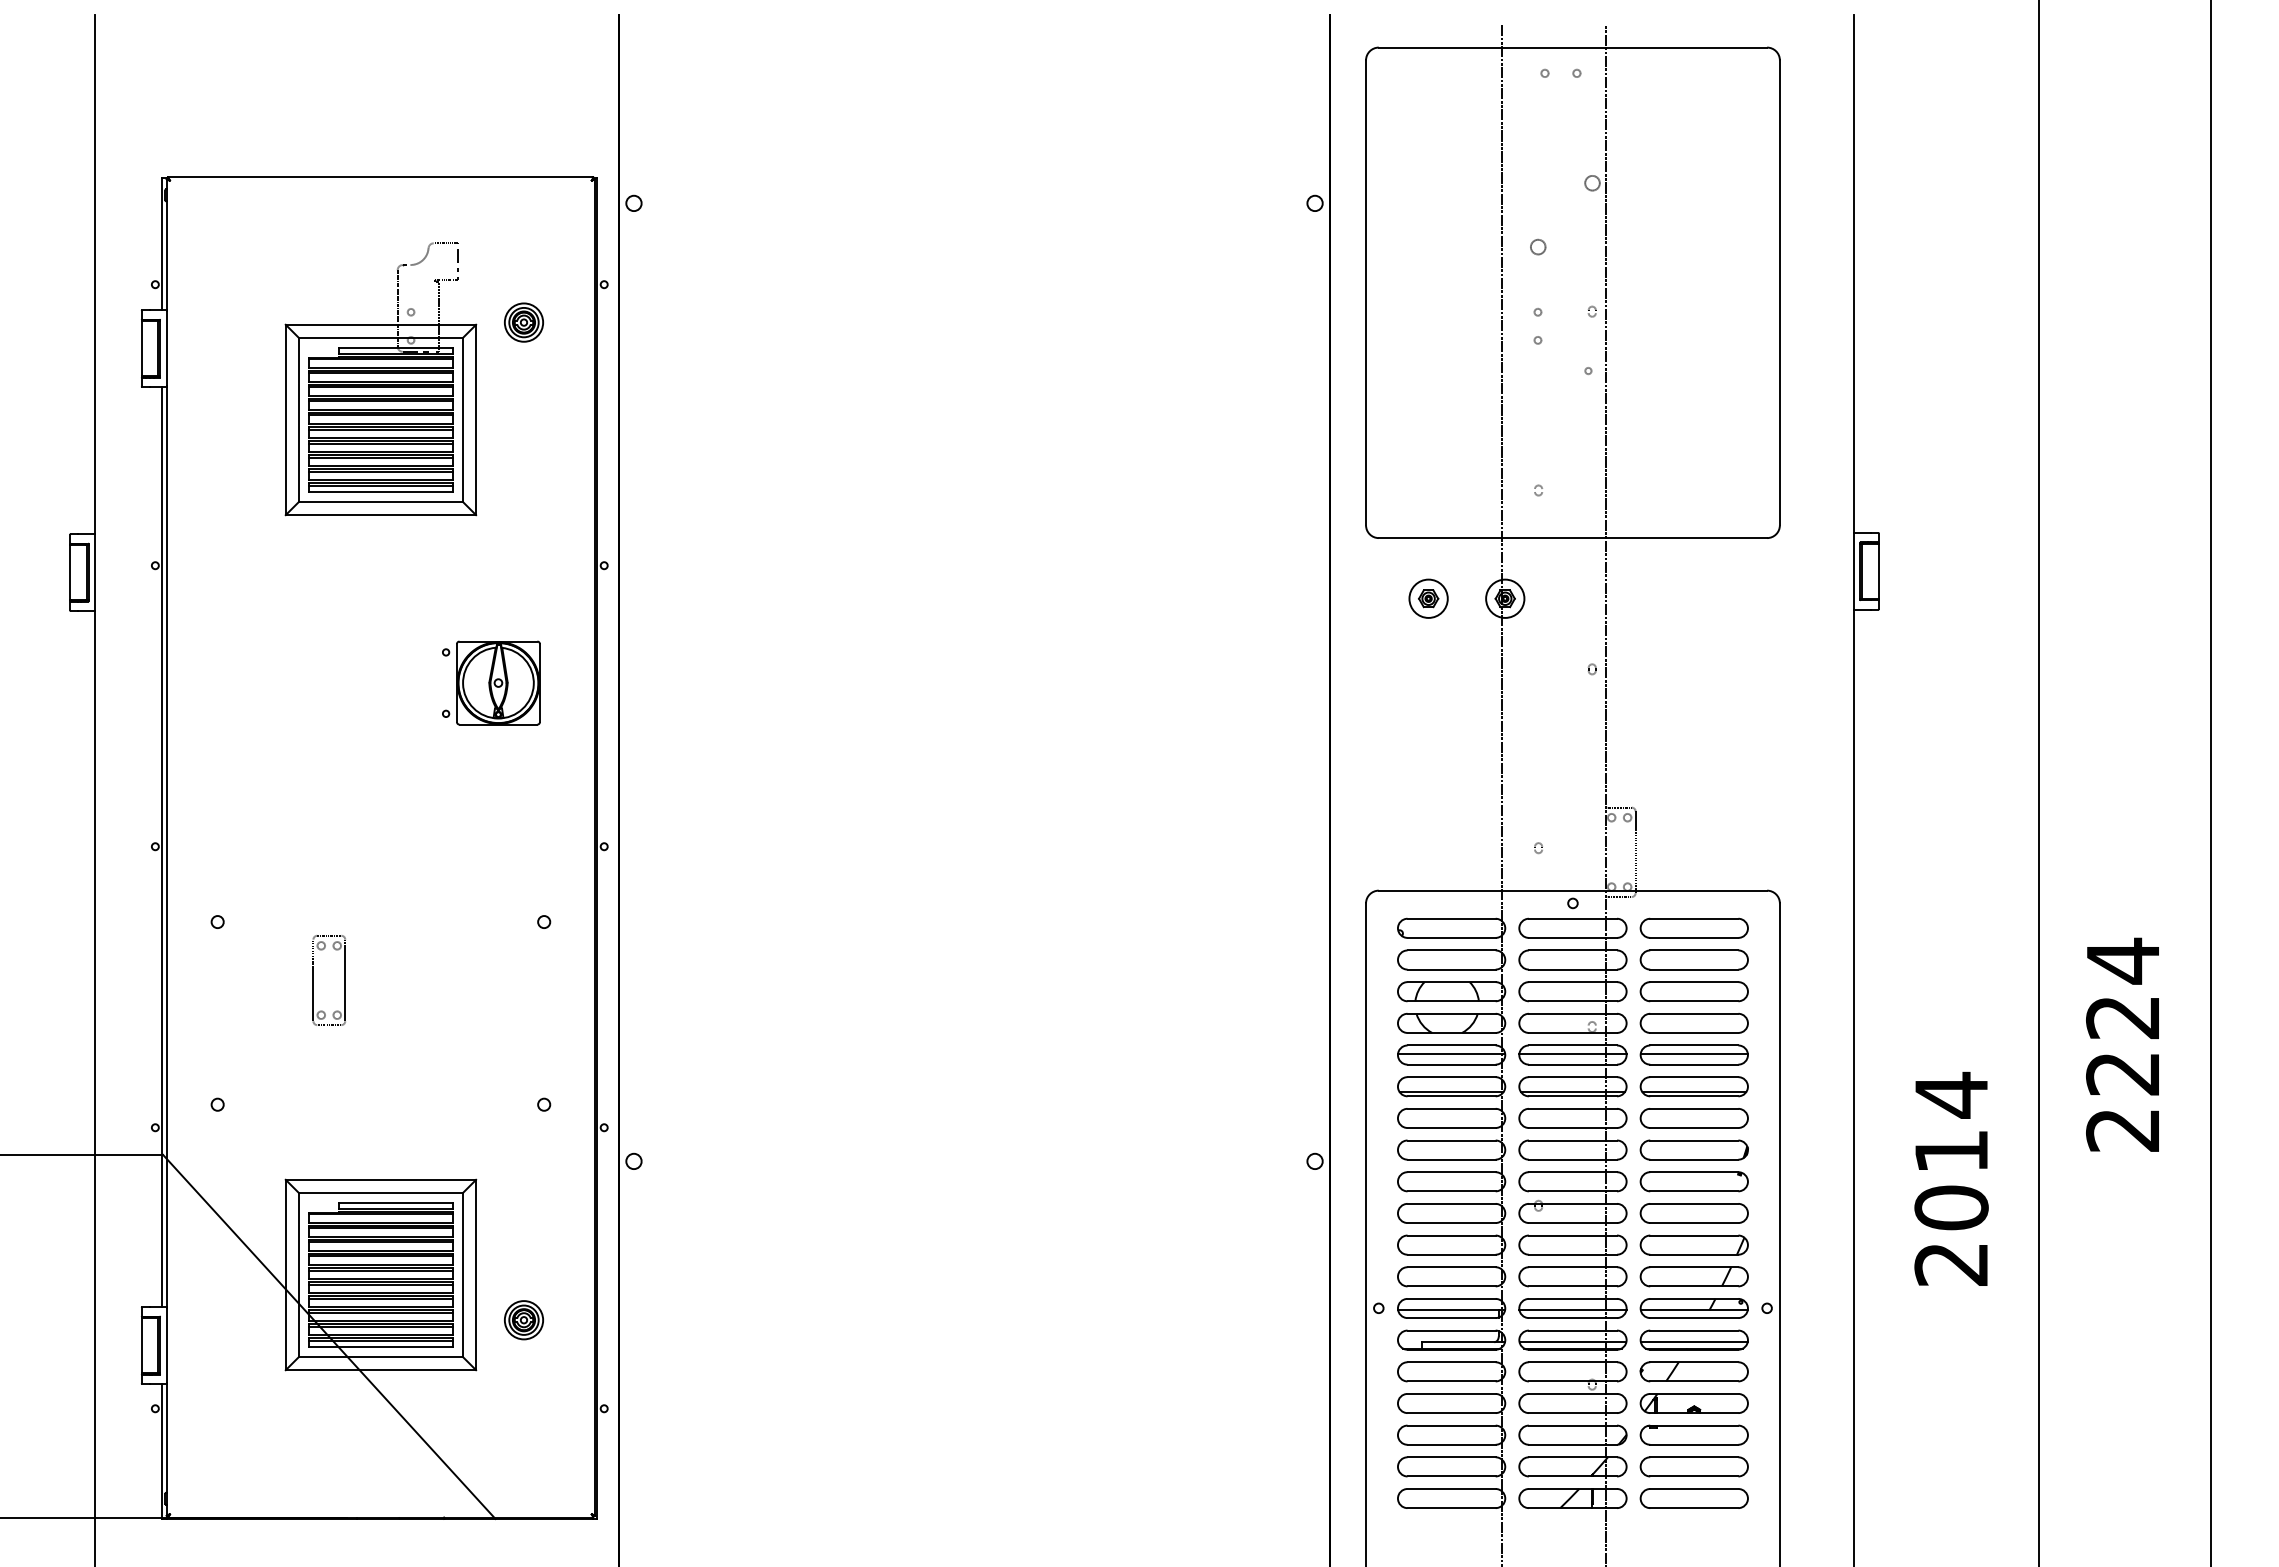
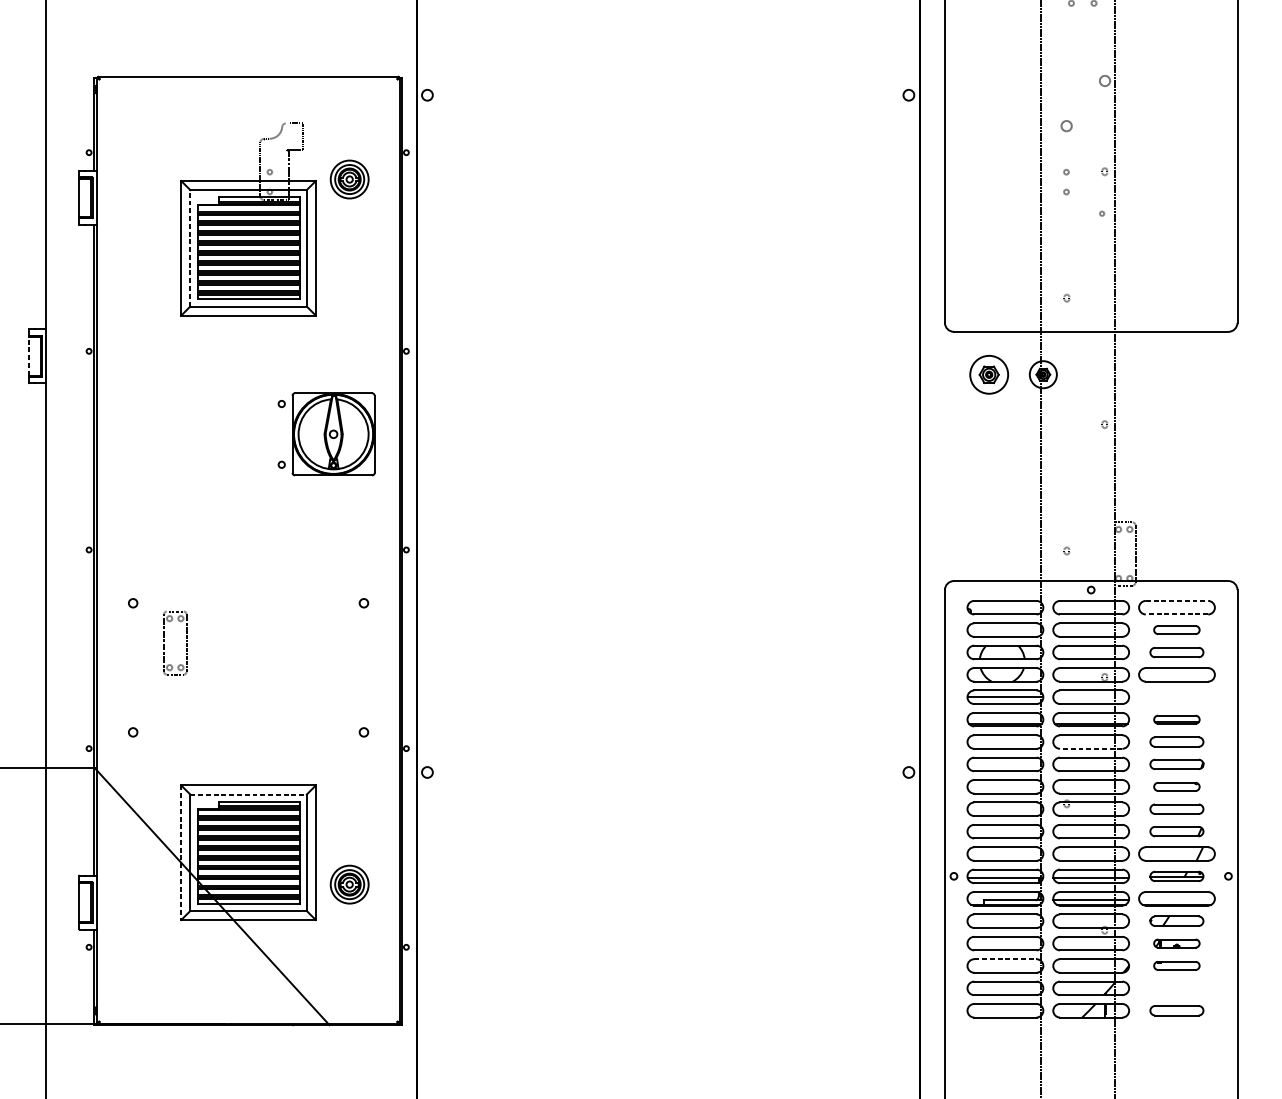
part: (523, 322) -> (349, 179), size x1.4
line: (298, 419) -> (190, 247), solid -> dashed
line: (70, 572) -> (29, 356), solid -> dashed
part: (1428, 598) -> (989, 374), size x1.4
part: (491, 682) -> (326, 433), size x1.4
line: (1694, 918) -> (1177, 600), solid -> dashed
line: (1693, 937) -> (1176, 614), solid -> dashed
part: (1693, 959) -> (1176, 629), size x0.6
part: (313, 980) -> (164, 643), moved
part: (1693, 991) -> (1176, 652), size x0.7
line: (1572, 1054) -> (1090, 696), removed
part: (1693, 1054) -> (1176, 696), removed
part: (1693, 1086) -> (1176, 719), size x0.6
part: (1693, 1118) -> (1176, 742), size x0.7
line: (1572, 1127) -> (1090, 748), solid -> dashed
part: (1693, 1149) -> (1176, 764), size x0.7
part: (1693, 1181) -> (1176, 786), size x0.6
line: (381, 1192) -> (248, 794), solid -> dashed
part: (1693, 1213) -> (1176, 809), size x0.7
part: (1693, 1244) -> (1176, 831), size x0.7
line: (285, 1275) -> (181, 853), solid -> dashed
part: (1693, 1308) -> (1176, 876), size x0.7
part: (523, 1320) -> (349, 884), size x1.4
line: (1693, 1342) -> (1176, 900), removed
part: (1693, 1371) -> (1176, 920), size x0.7
part: (1693, 1403) -> (1176, 943), size x0.6
line: (1452, 1425) -> (1006, 959), solid -> dashed
part: (1693, 1434) -> (1176, 965), size x0.6
part: (1693, 1466) -> (1176, 988), removed
part: (1693, 1498) -> (1176, 1010), size x0.7

